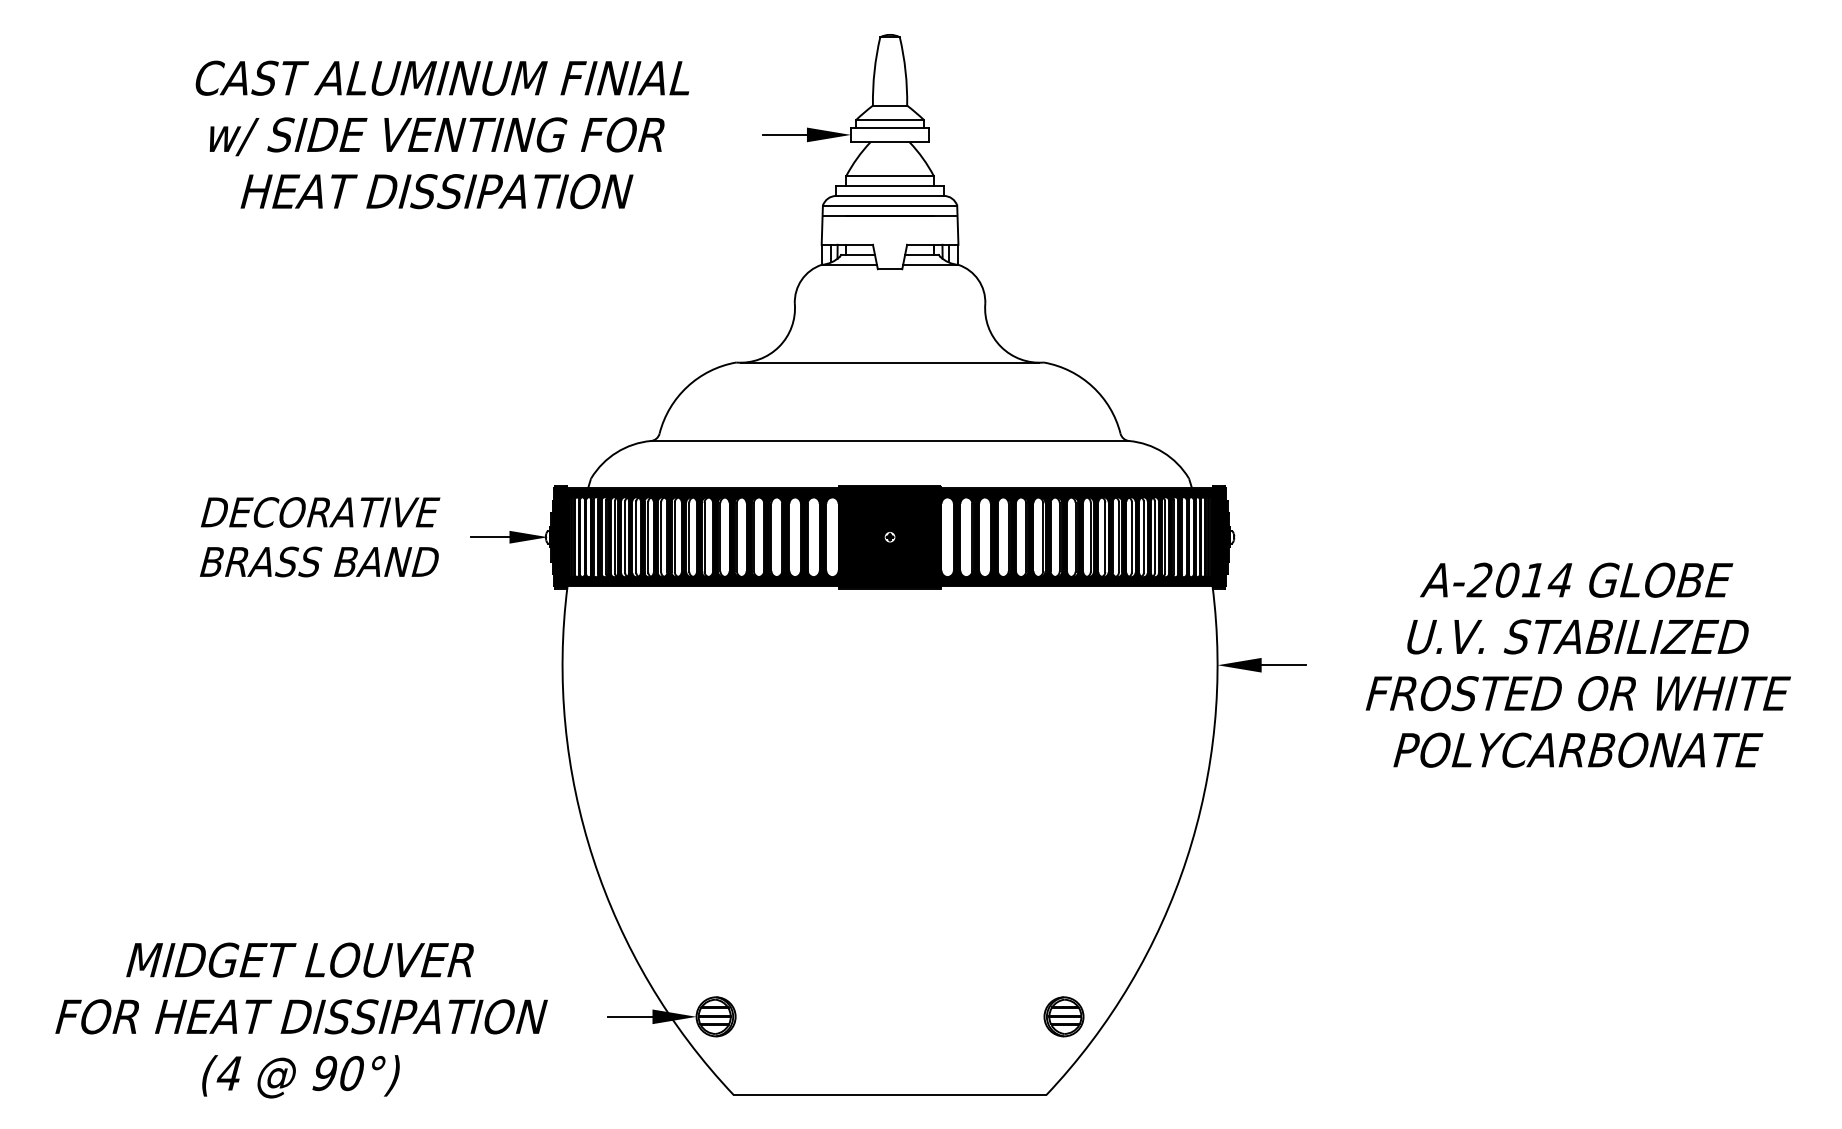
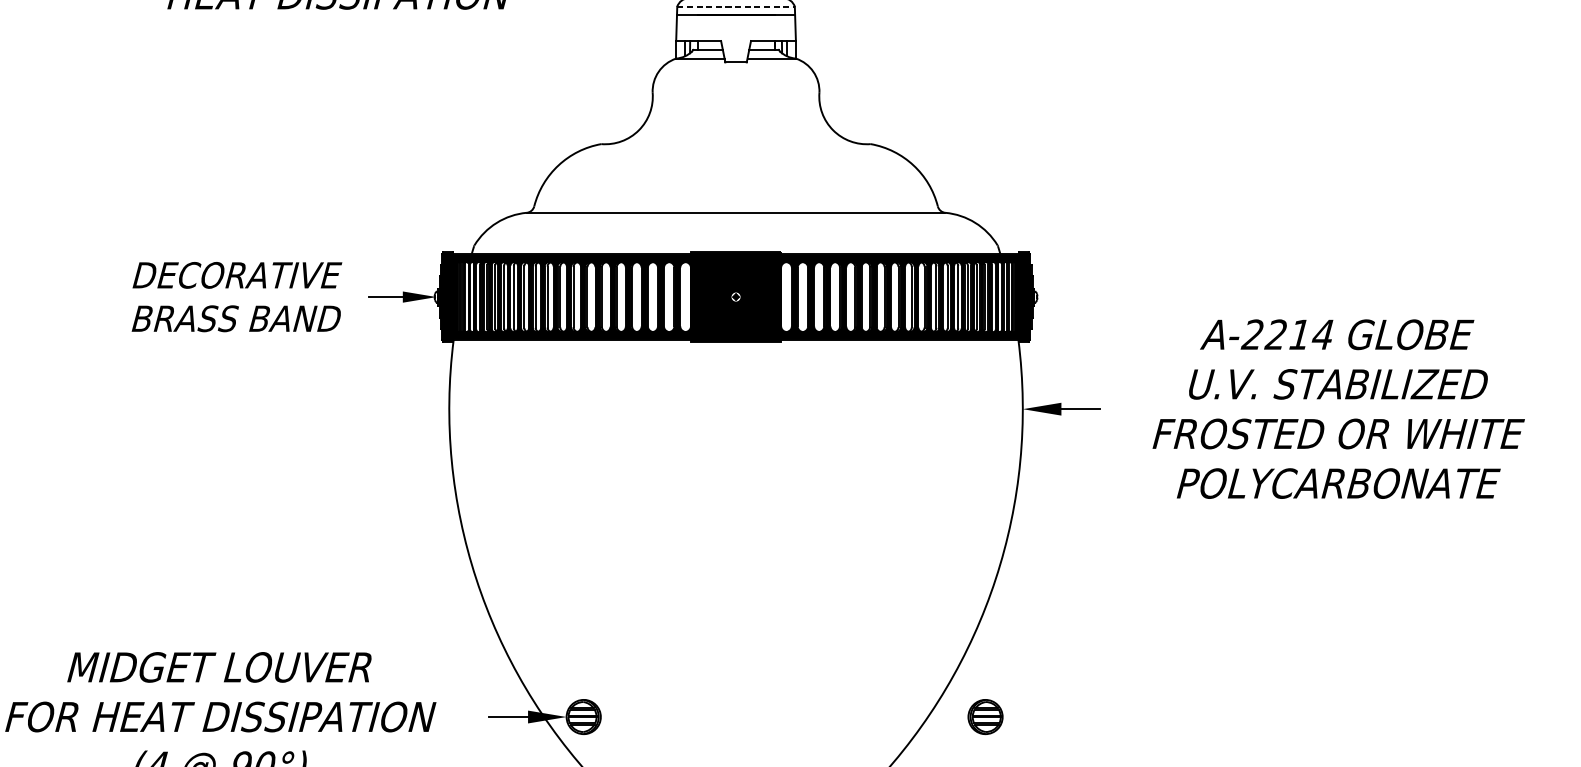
line: (890, 205) -> (736, 6), solid -> dashed
line: (889, 362) -> (735, 144), removed
text: (1506, 579) -> (1275, 334), A-2014 -> A-2214
part: (1063, 1016) -> (985, 716), moved

